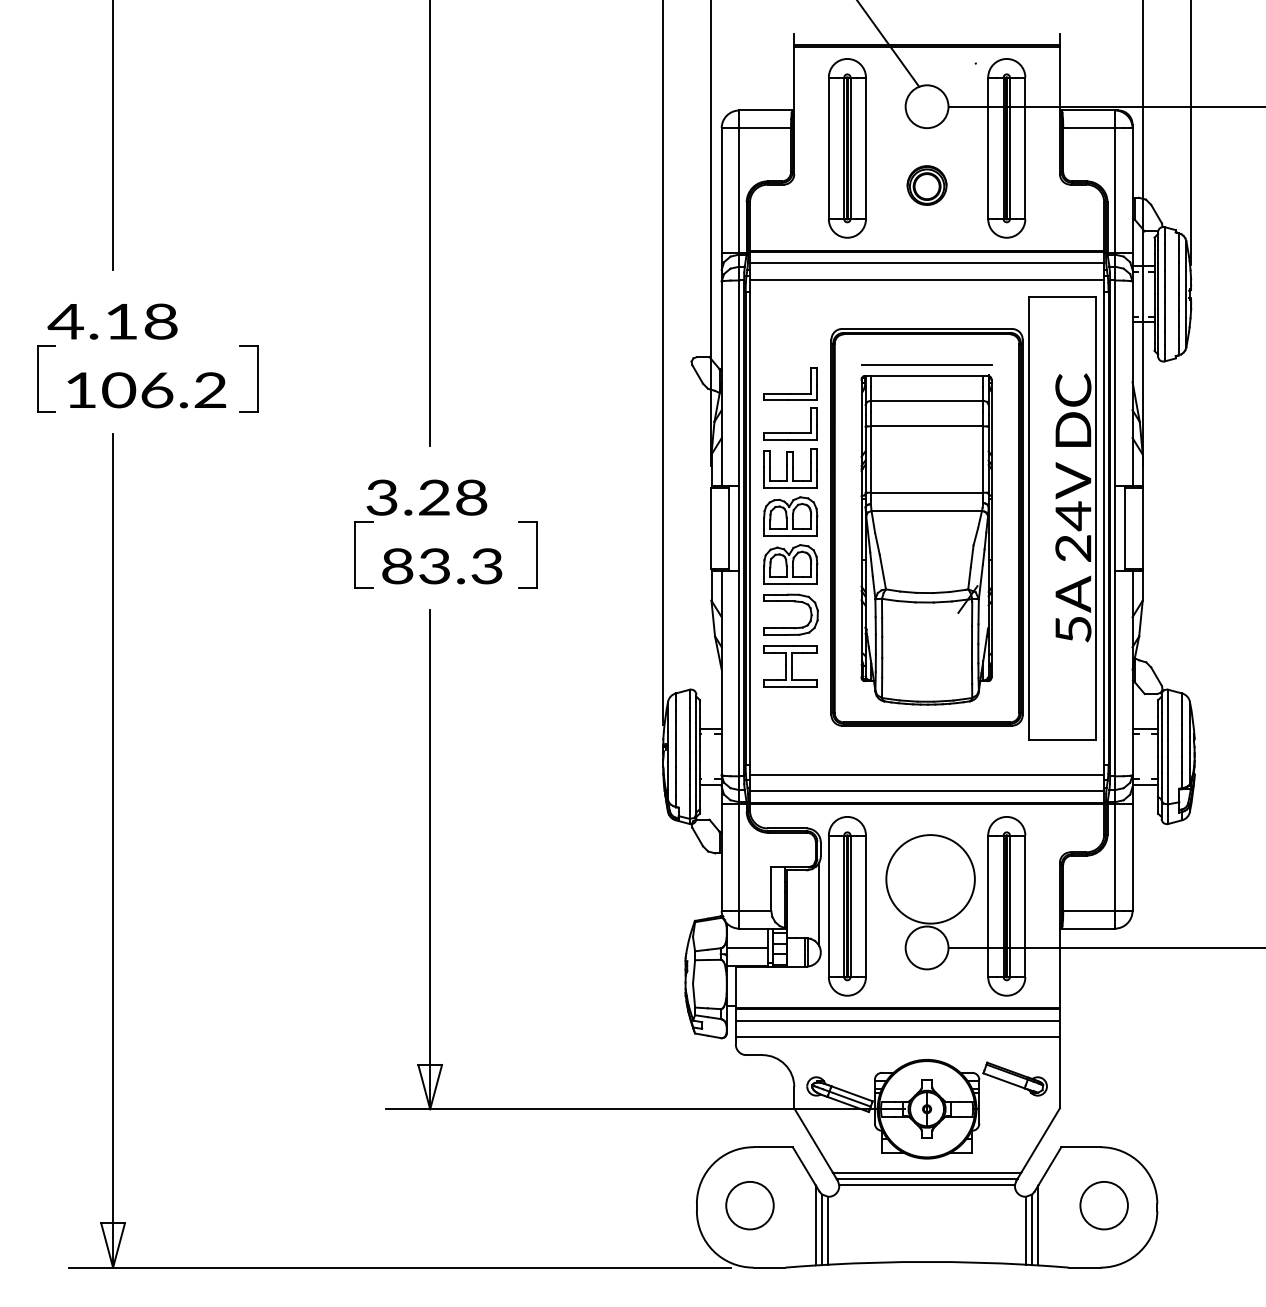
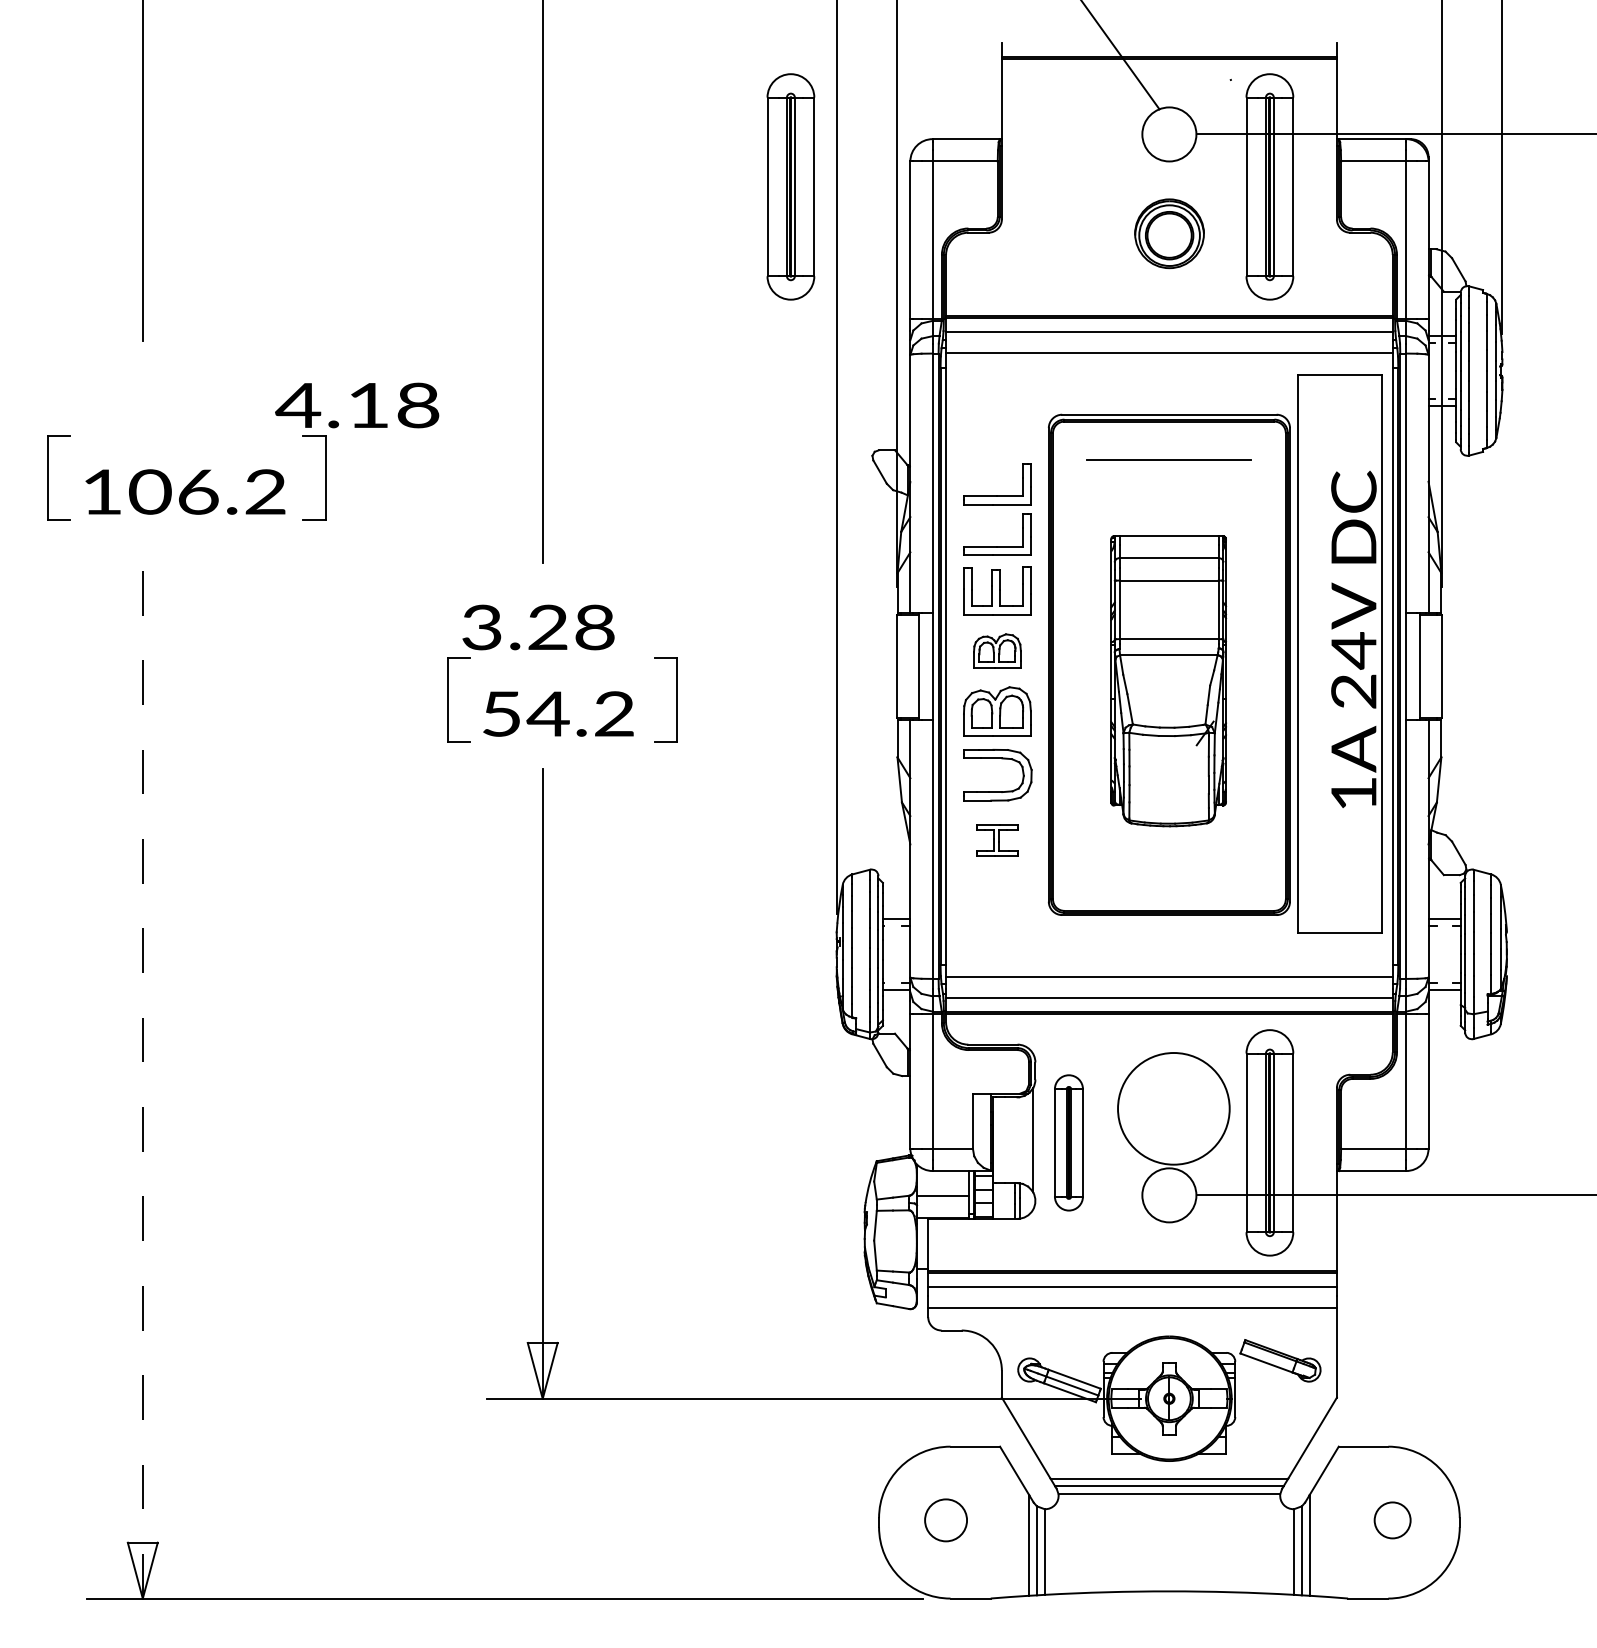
part: (847, 148) -> (790, 186), moved
part: (926, 185) -> (1168, 233), size x1.4
text: (112, 321) -> (357, 405), moved
part: (790, 516) -> (997, 651), size x0.7
part: (926, 539) -> (1168, 680), size x0.7
text: (441, 565) -> (557, 713), 83.3 -> 54.2
text: (1073, 629) -> (1353, 793), 5A -> 1A
part: (790, 666) -> (997, 840), size x0.6
line: (112, 851) -> (142, 1073), solid -> dashed
part: (847, 906) -> (1068, 1142), size x0.6
circle: (750, 1205) -> (946, 1520), size x0.7
circle: (1103, 1205) -> (1392, 1520), size x0.6

